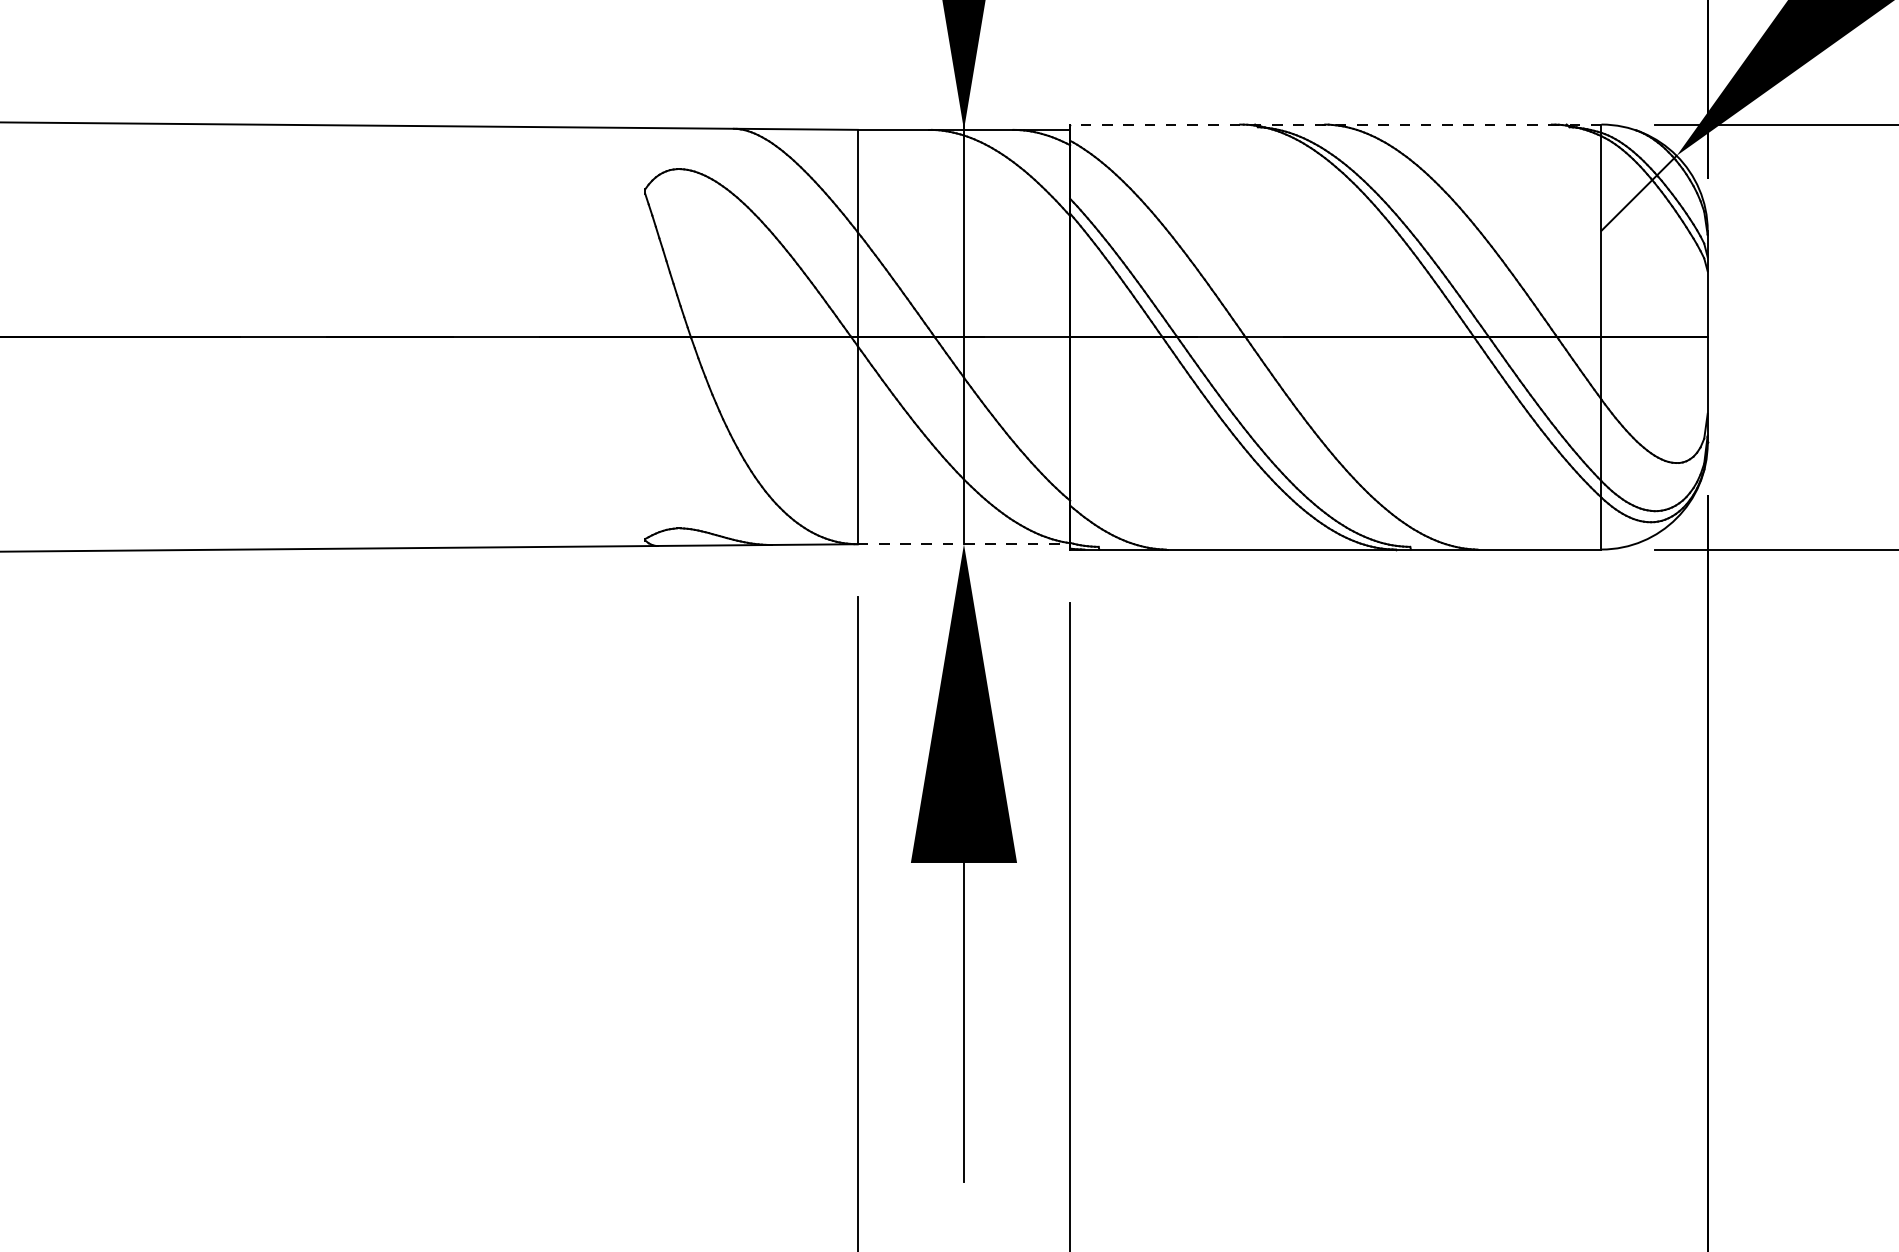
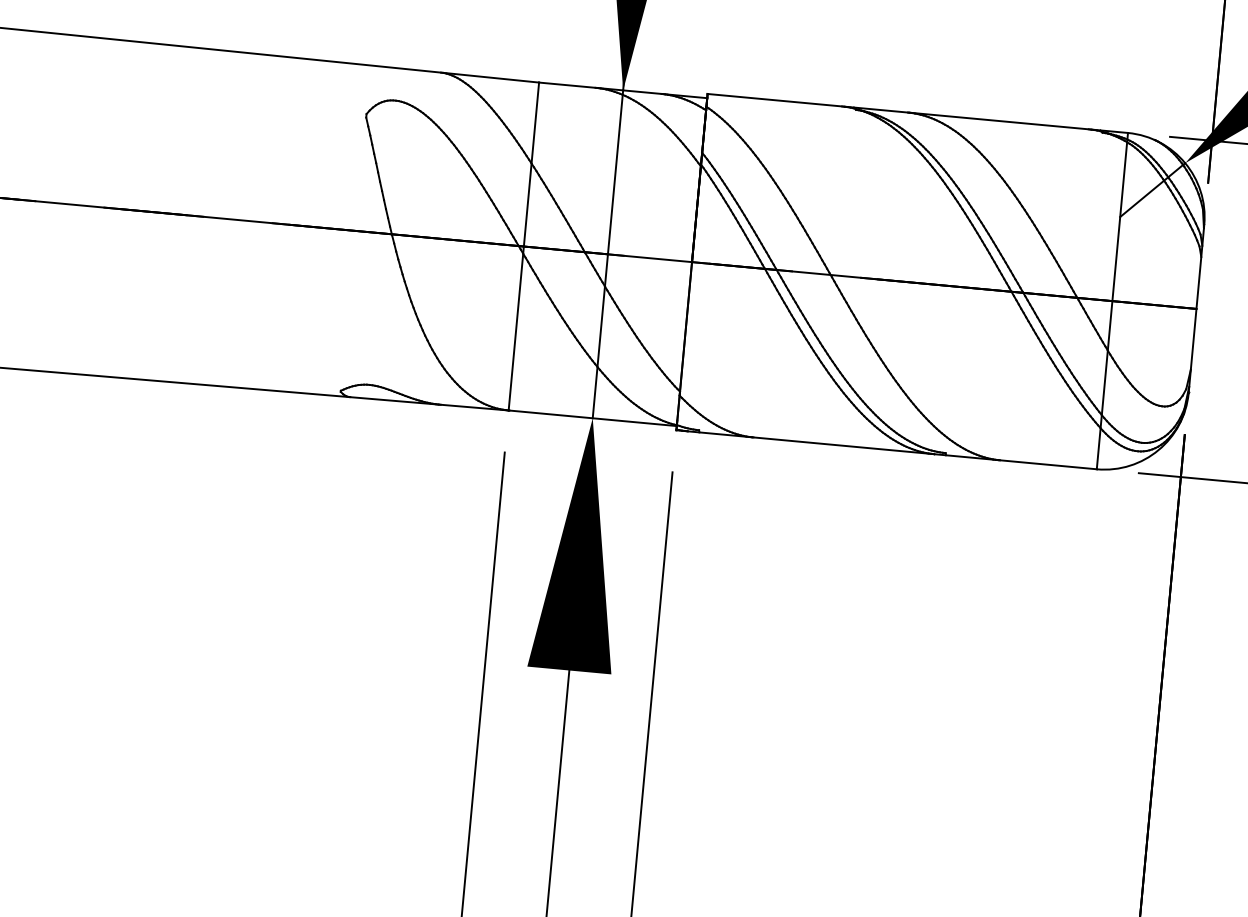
line: (1335, 124) -> (917, 113), dashed -> solid
line: (964, 544) -> (593, 418), dashed -> solid

